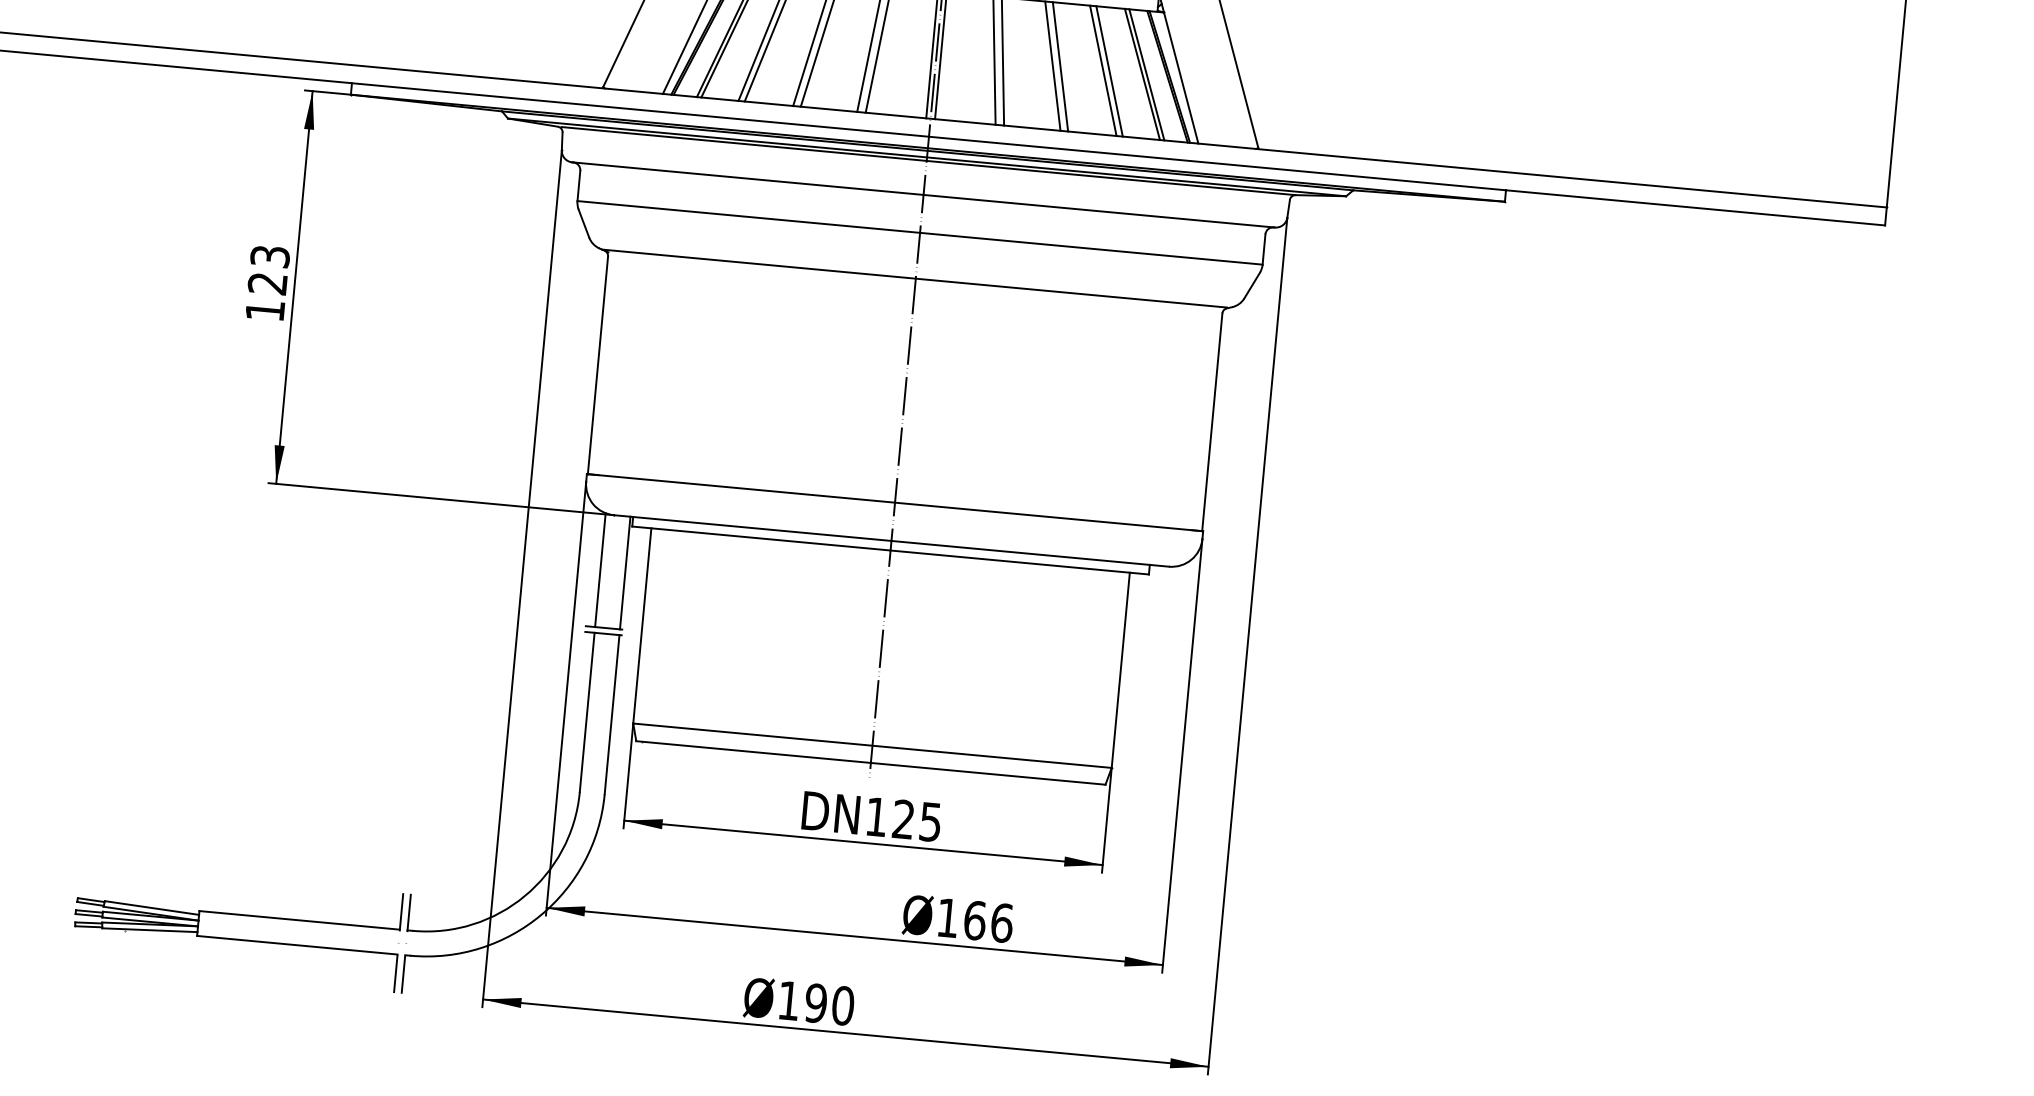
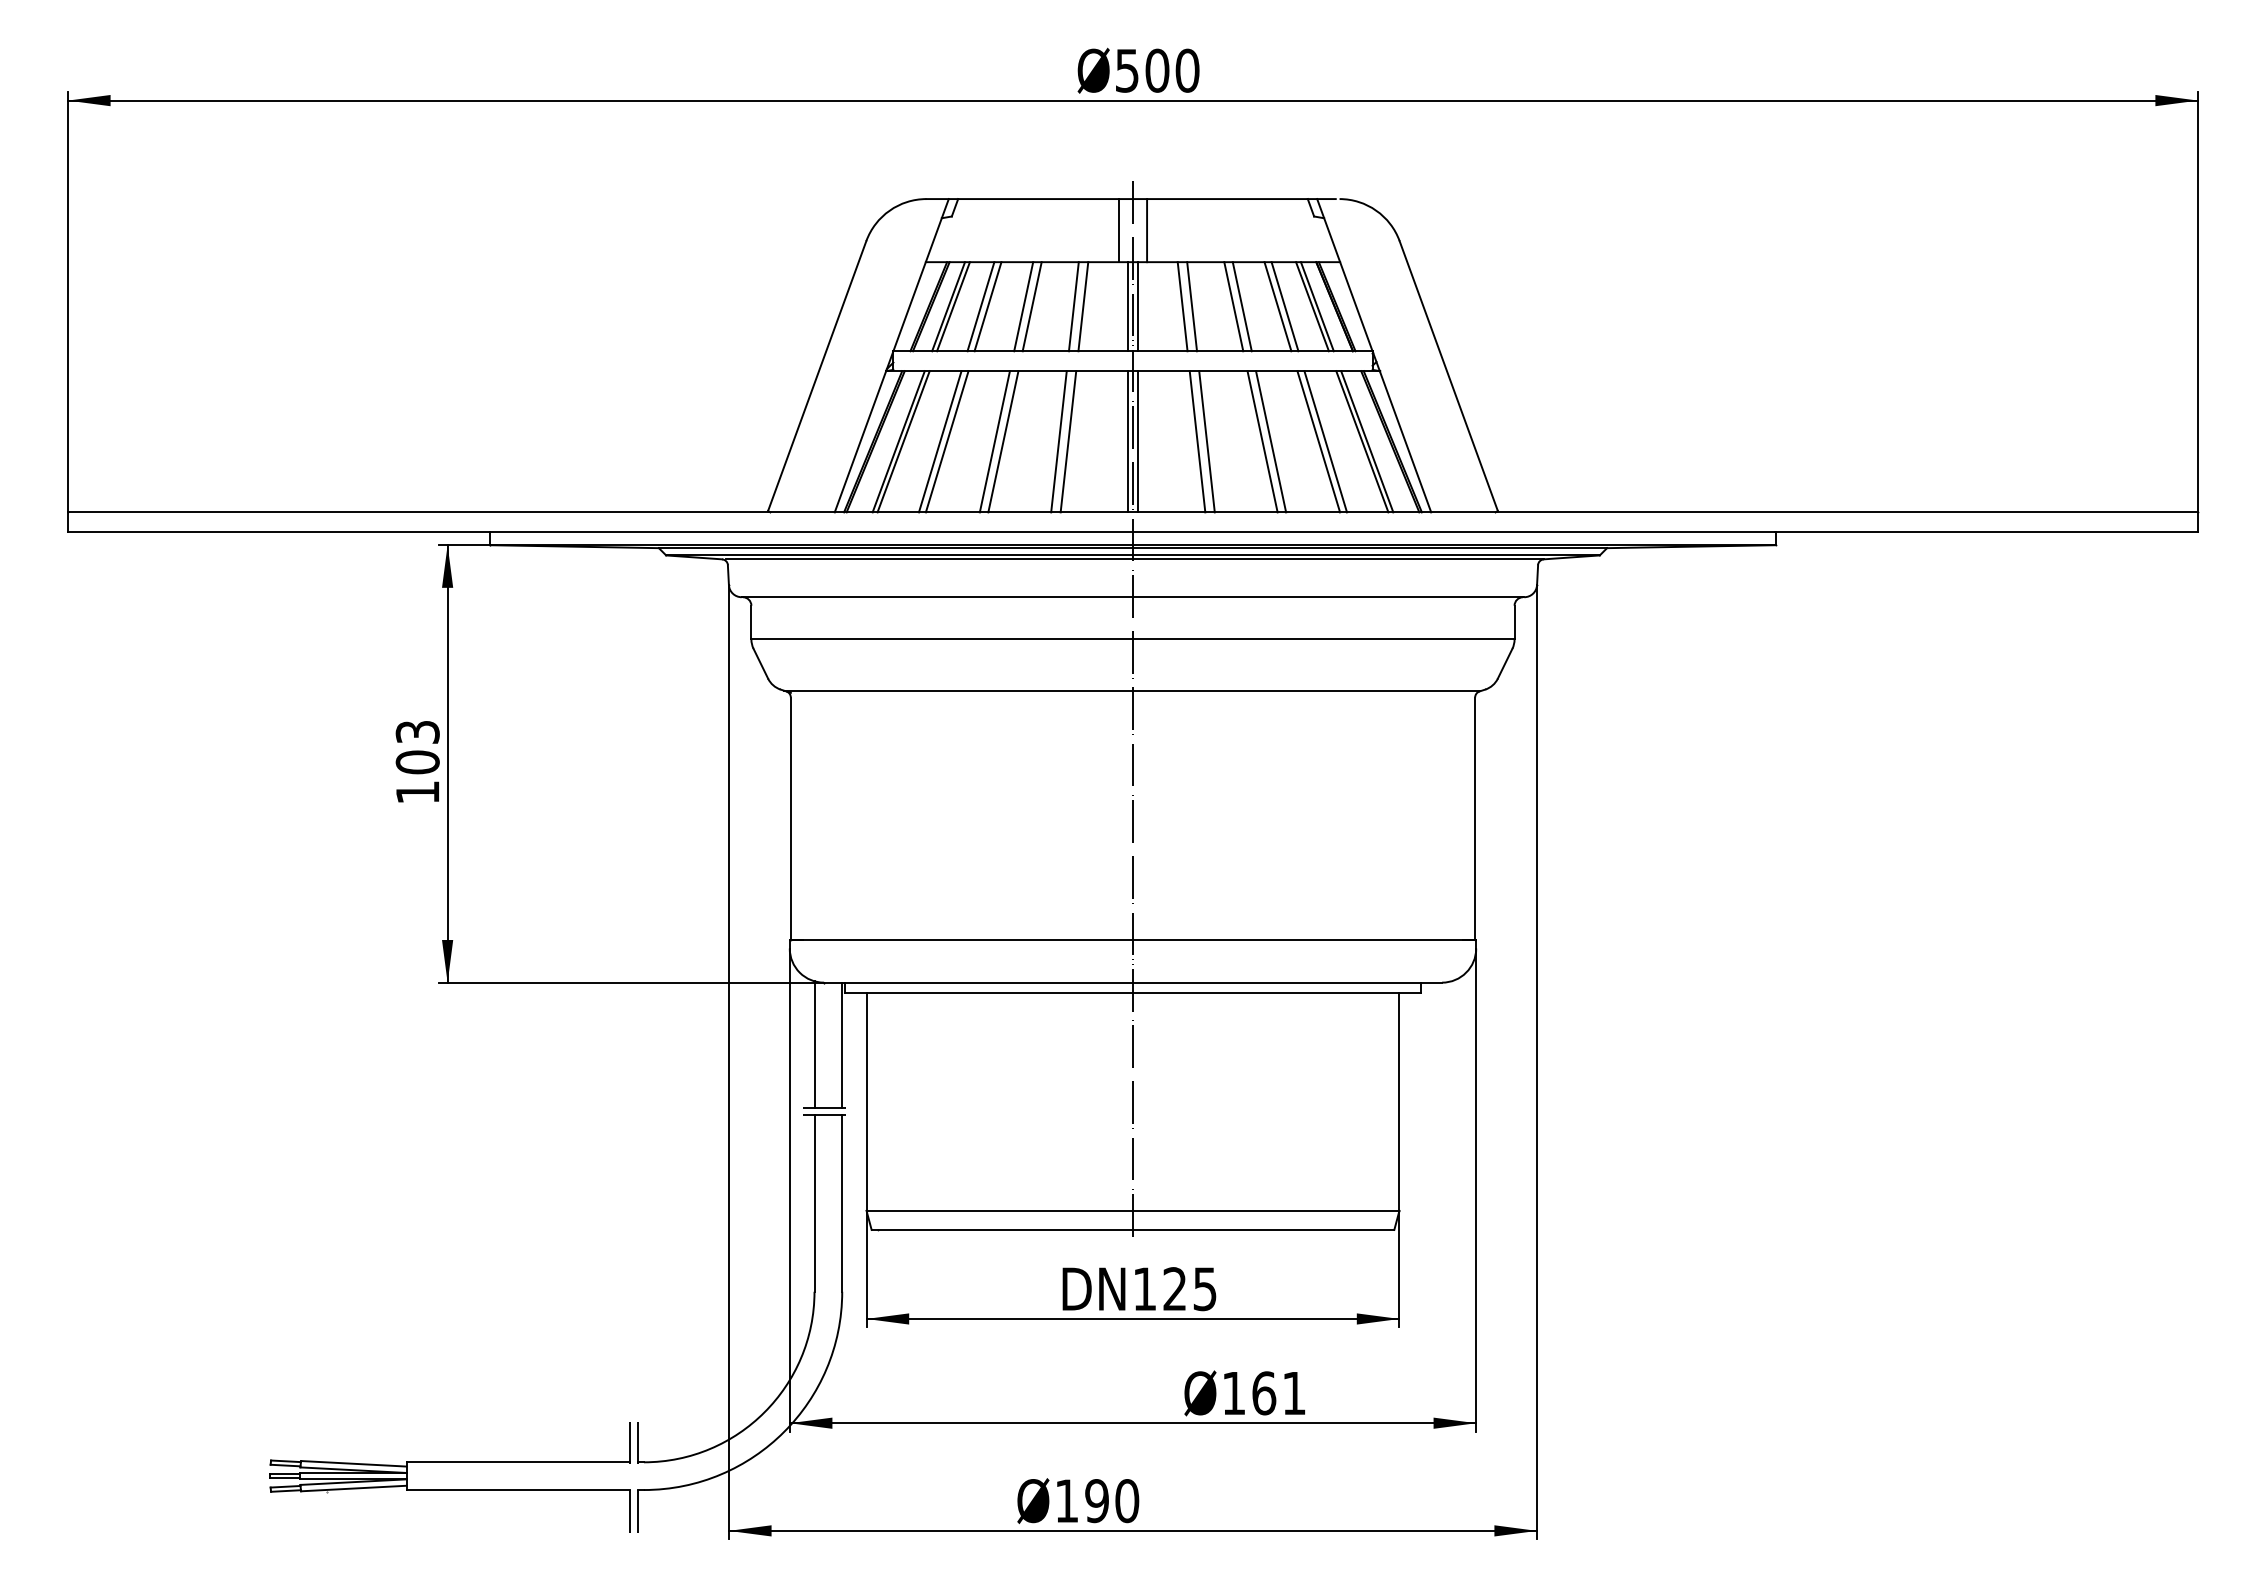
text: (267, 283) -> (417, 762), 123 -> 103
text: (1002, 923) -> (1294, 1393), 166 -> 161

